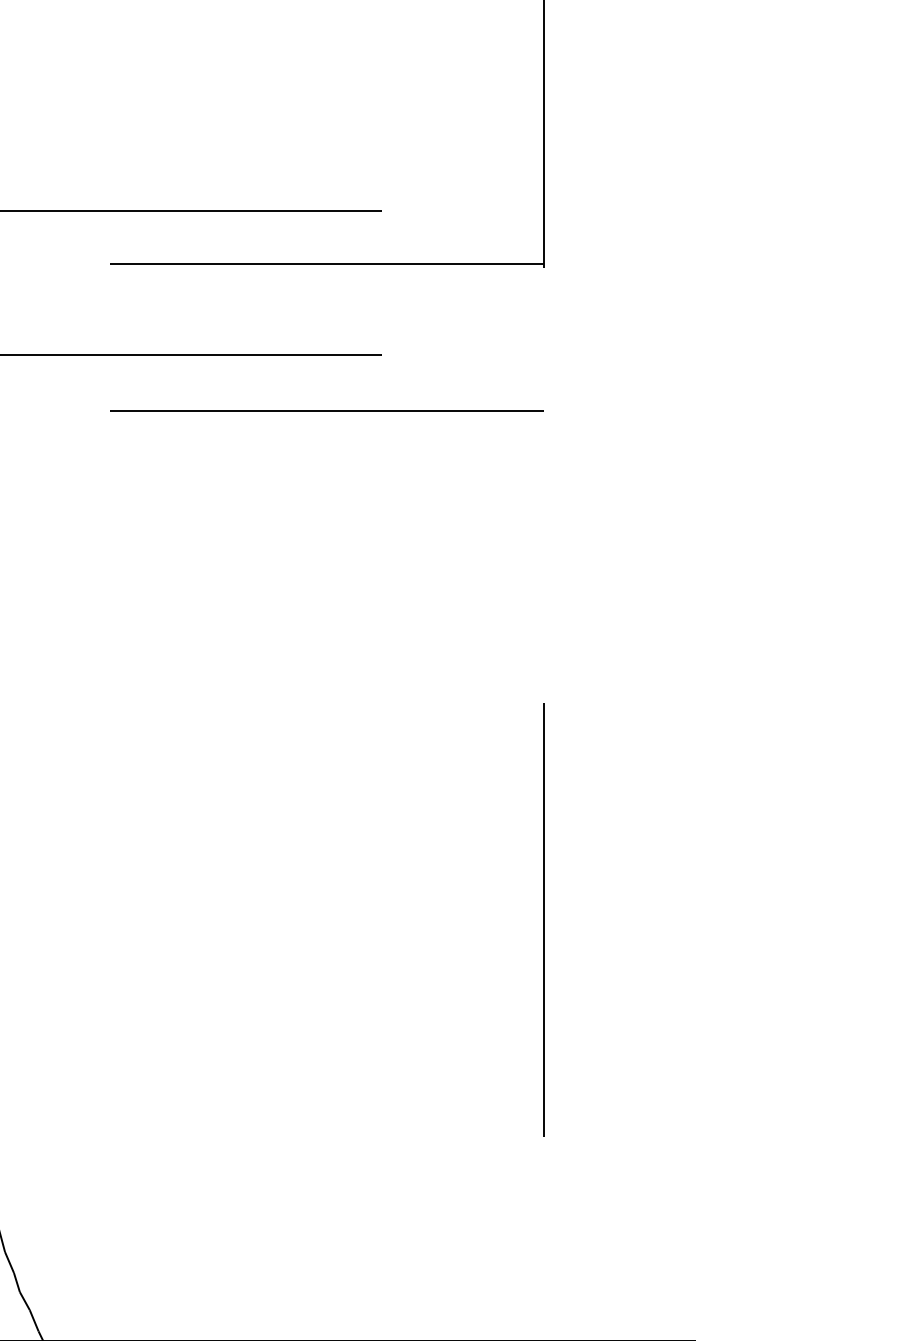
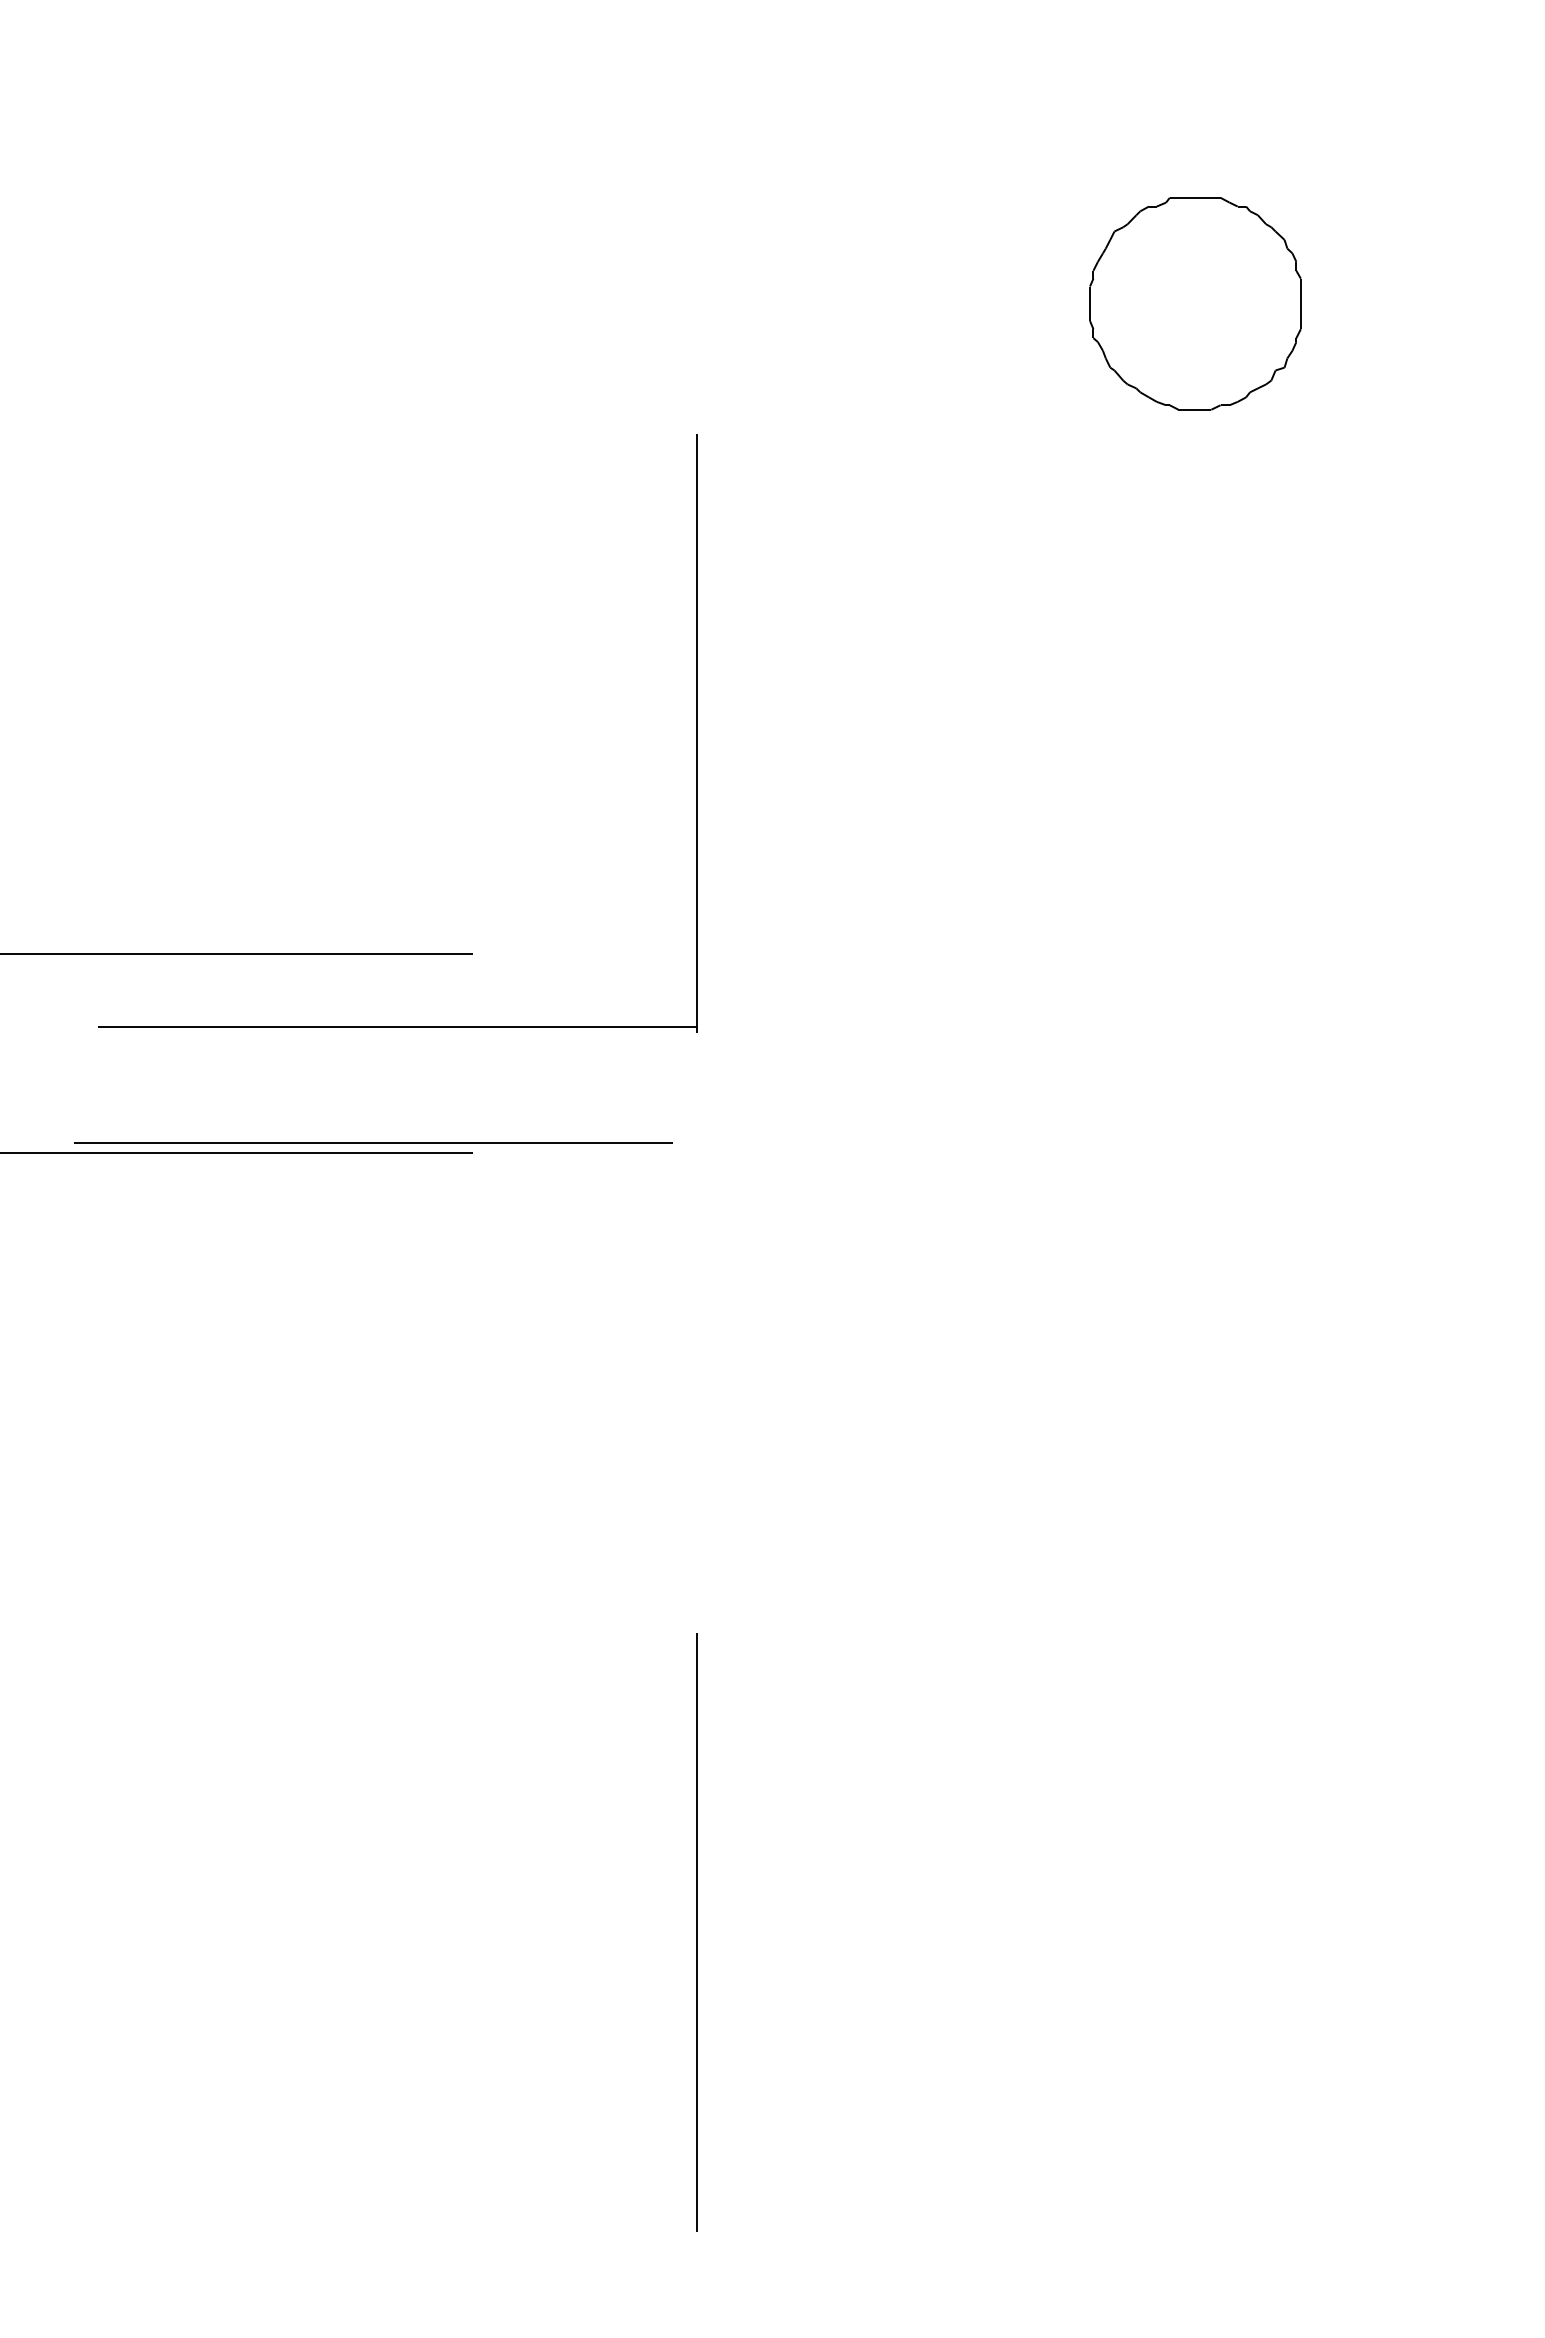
line: (327, 410) -> (373, 1142), moved

